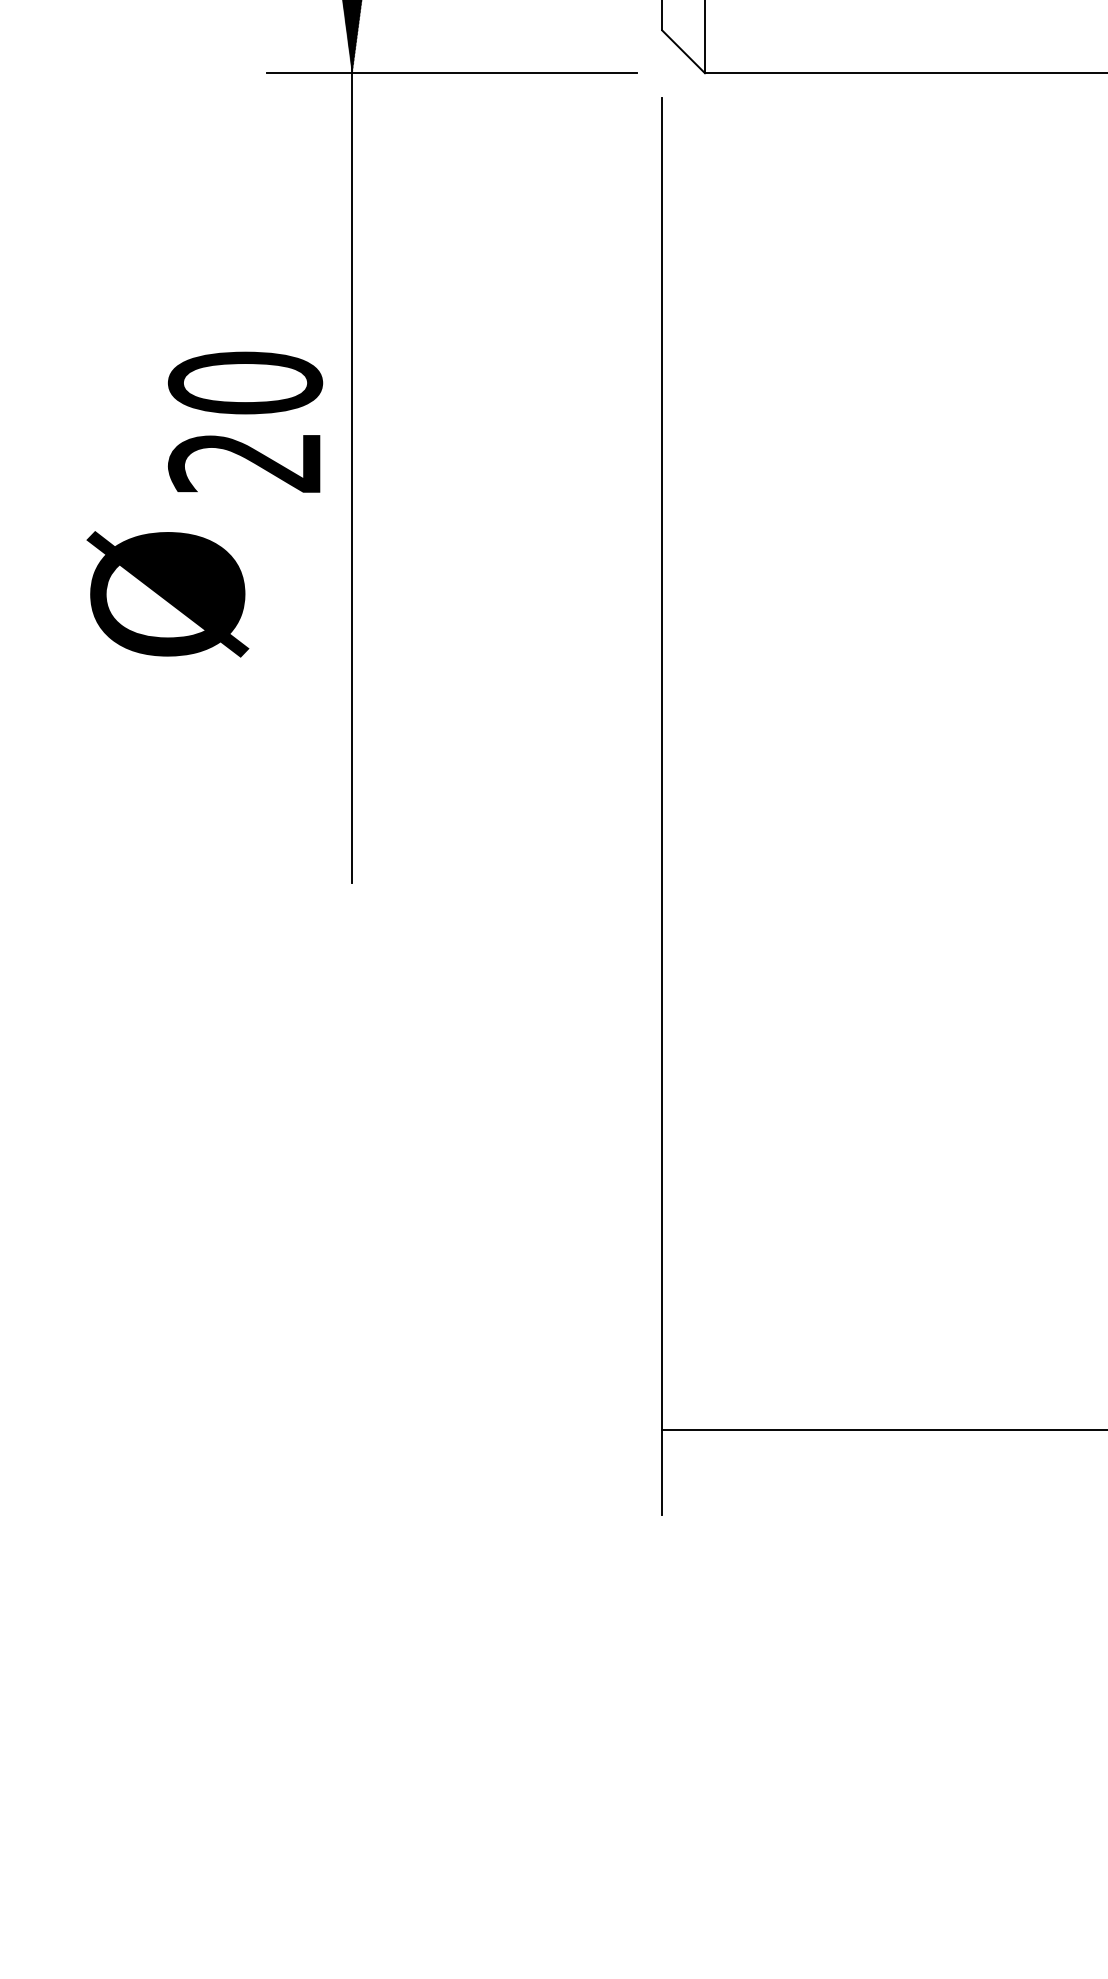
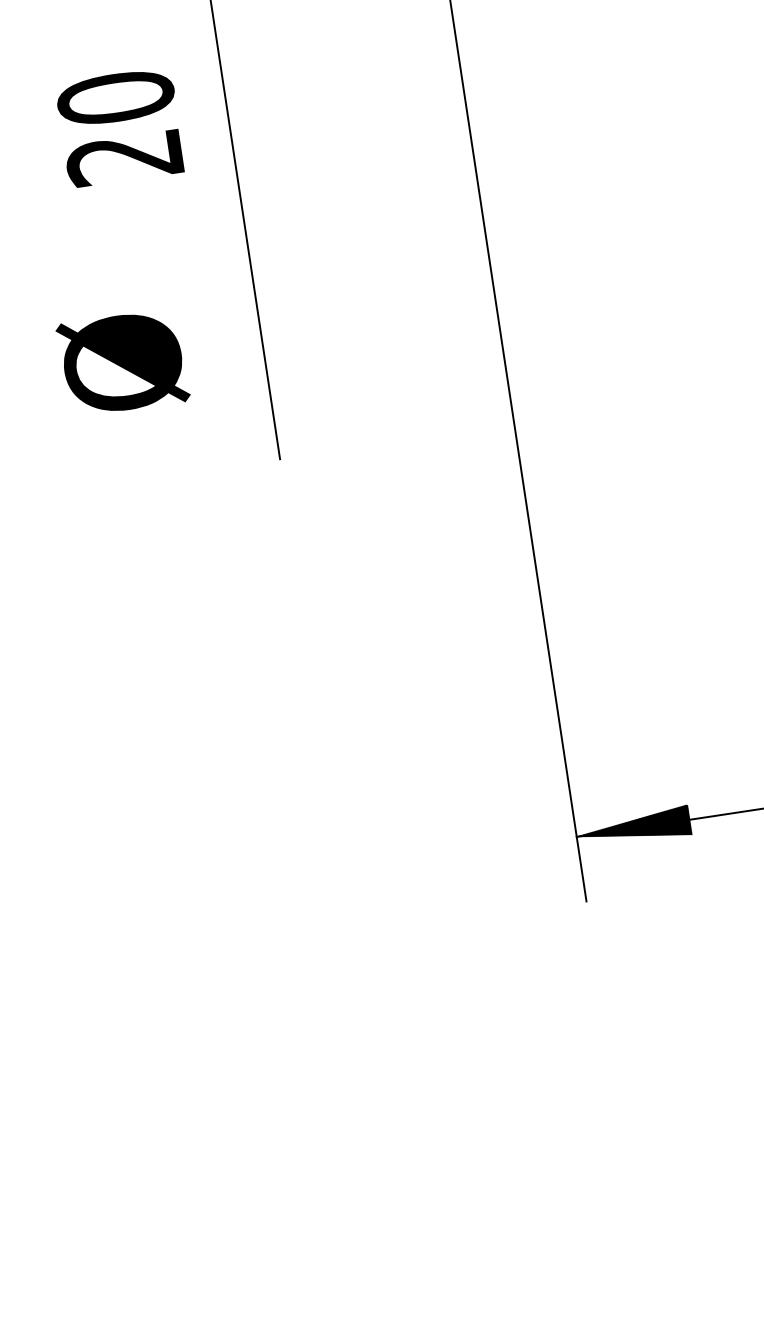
text: (245, 421) -> (120, 126), moved
text: (167, 594) -> (122, 363), moved
hatch: (736, 1429) -> (632, 828), added

